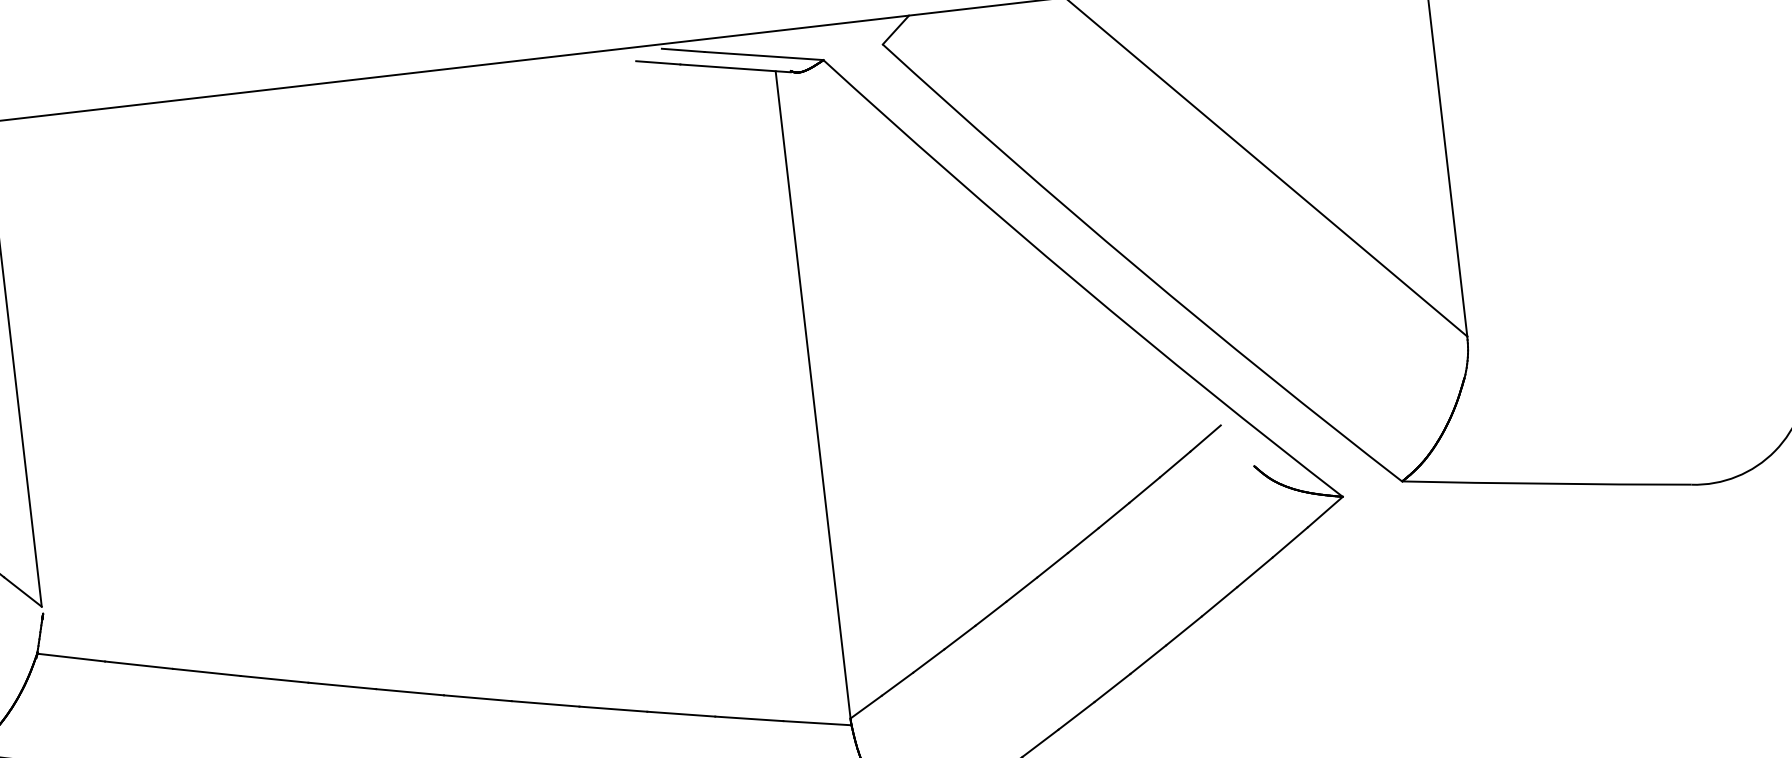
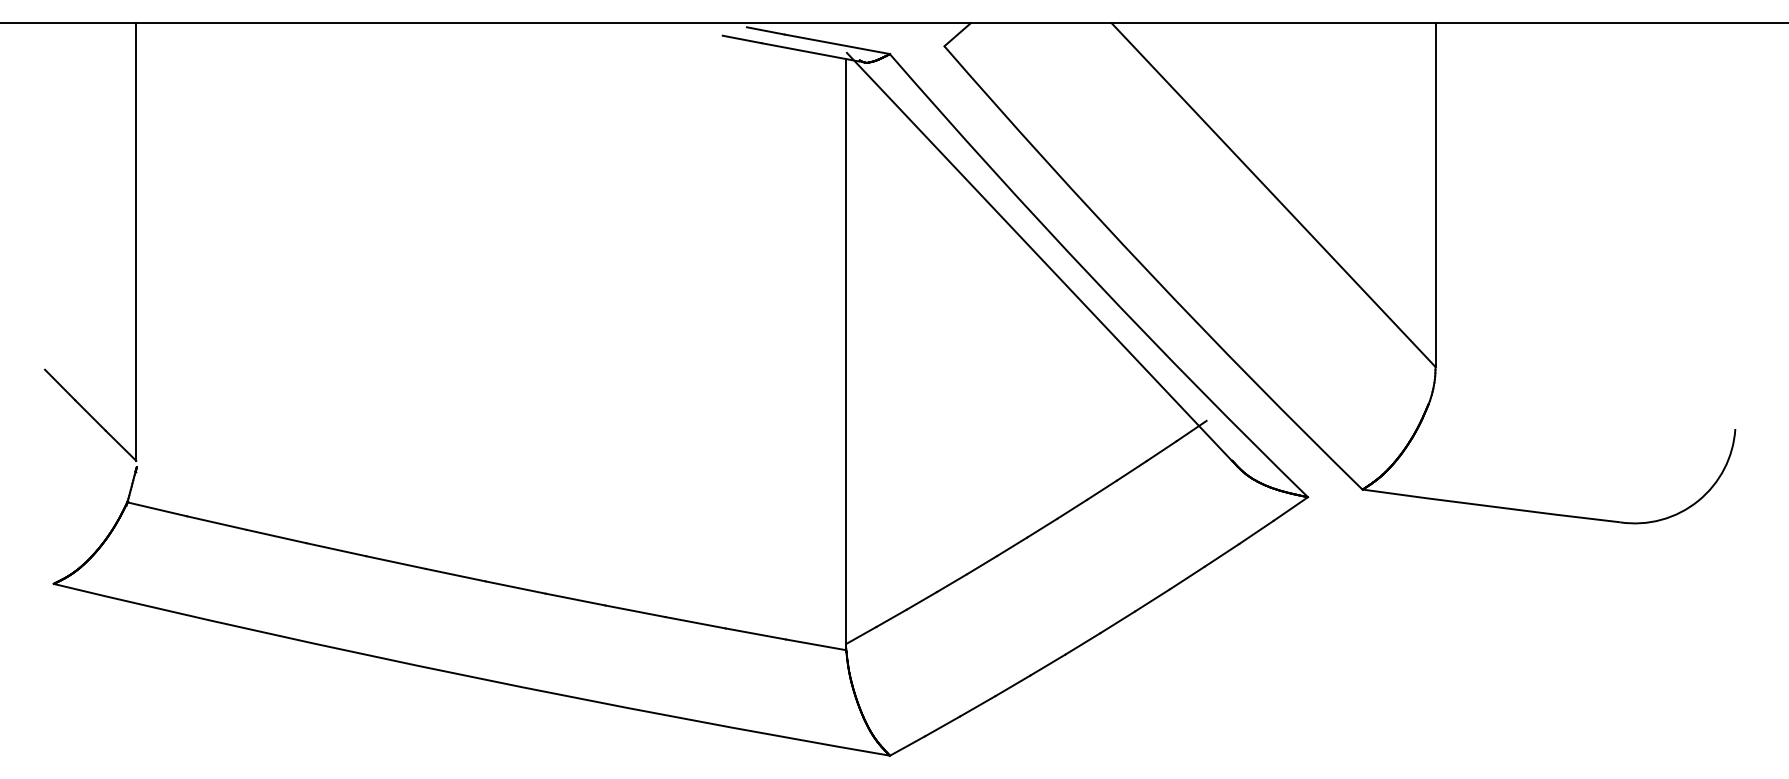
line: (1014, 264) -> (1039, 256), added

